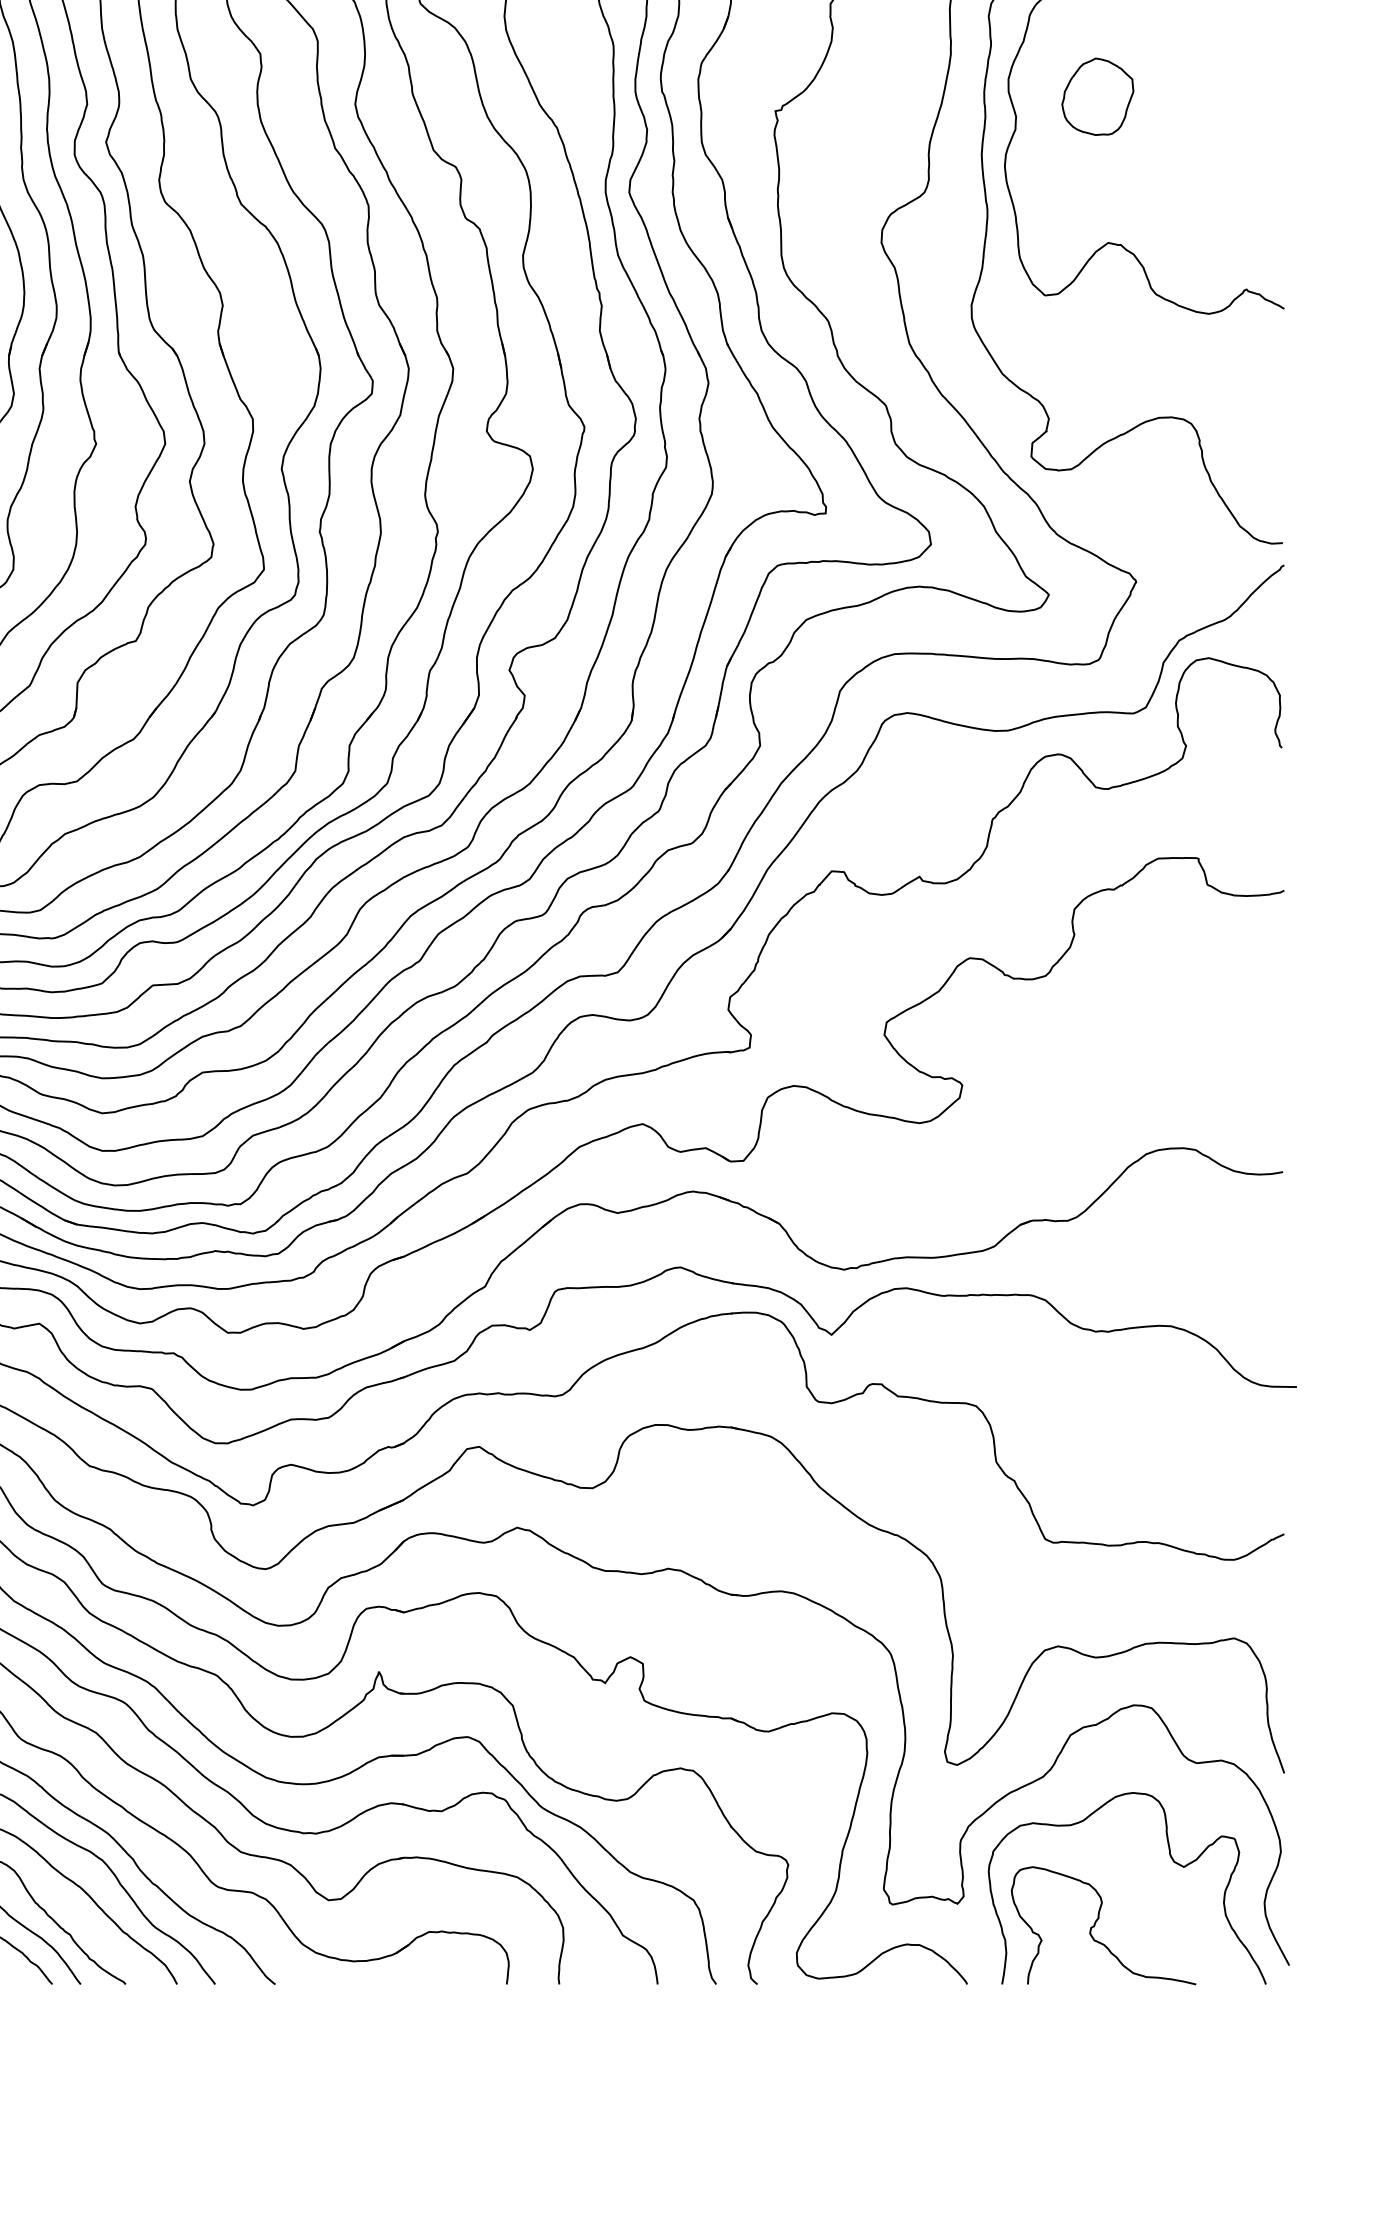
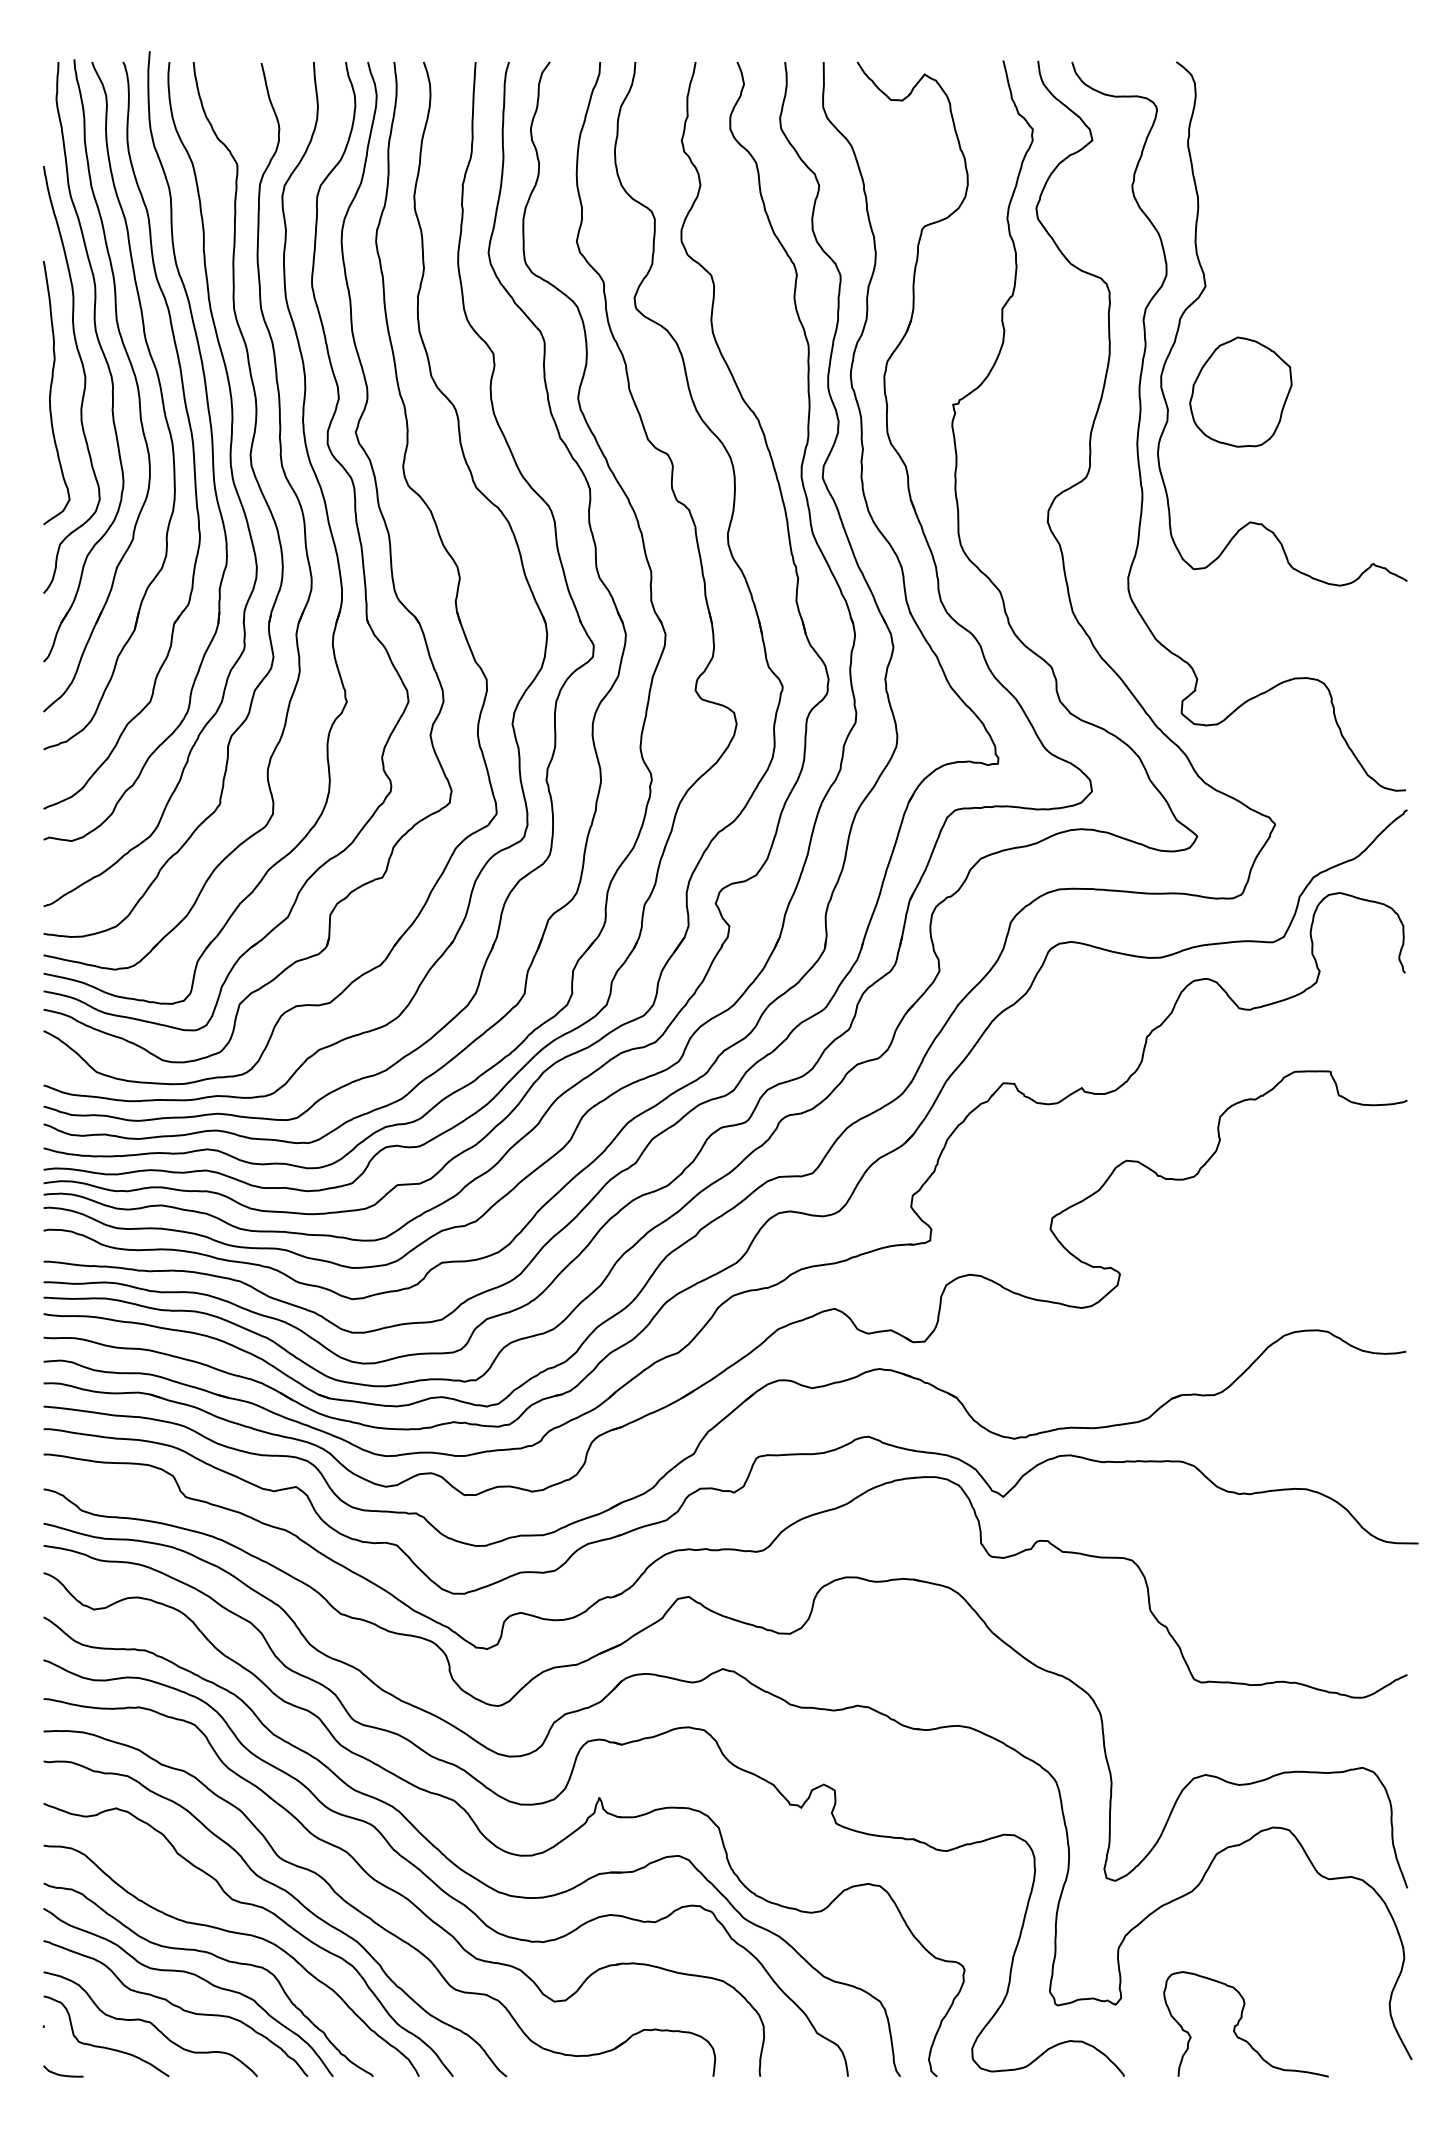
part: (1097, 96) -> (1240, 391), size x1.6
curve: (1170, 1857) -> (1305, 1963), removed

